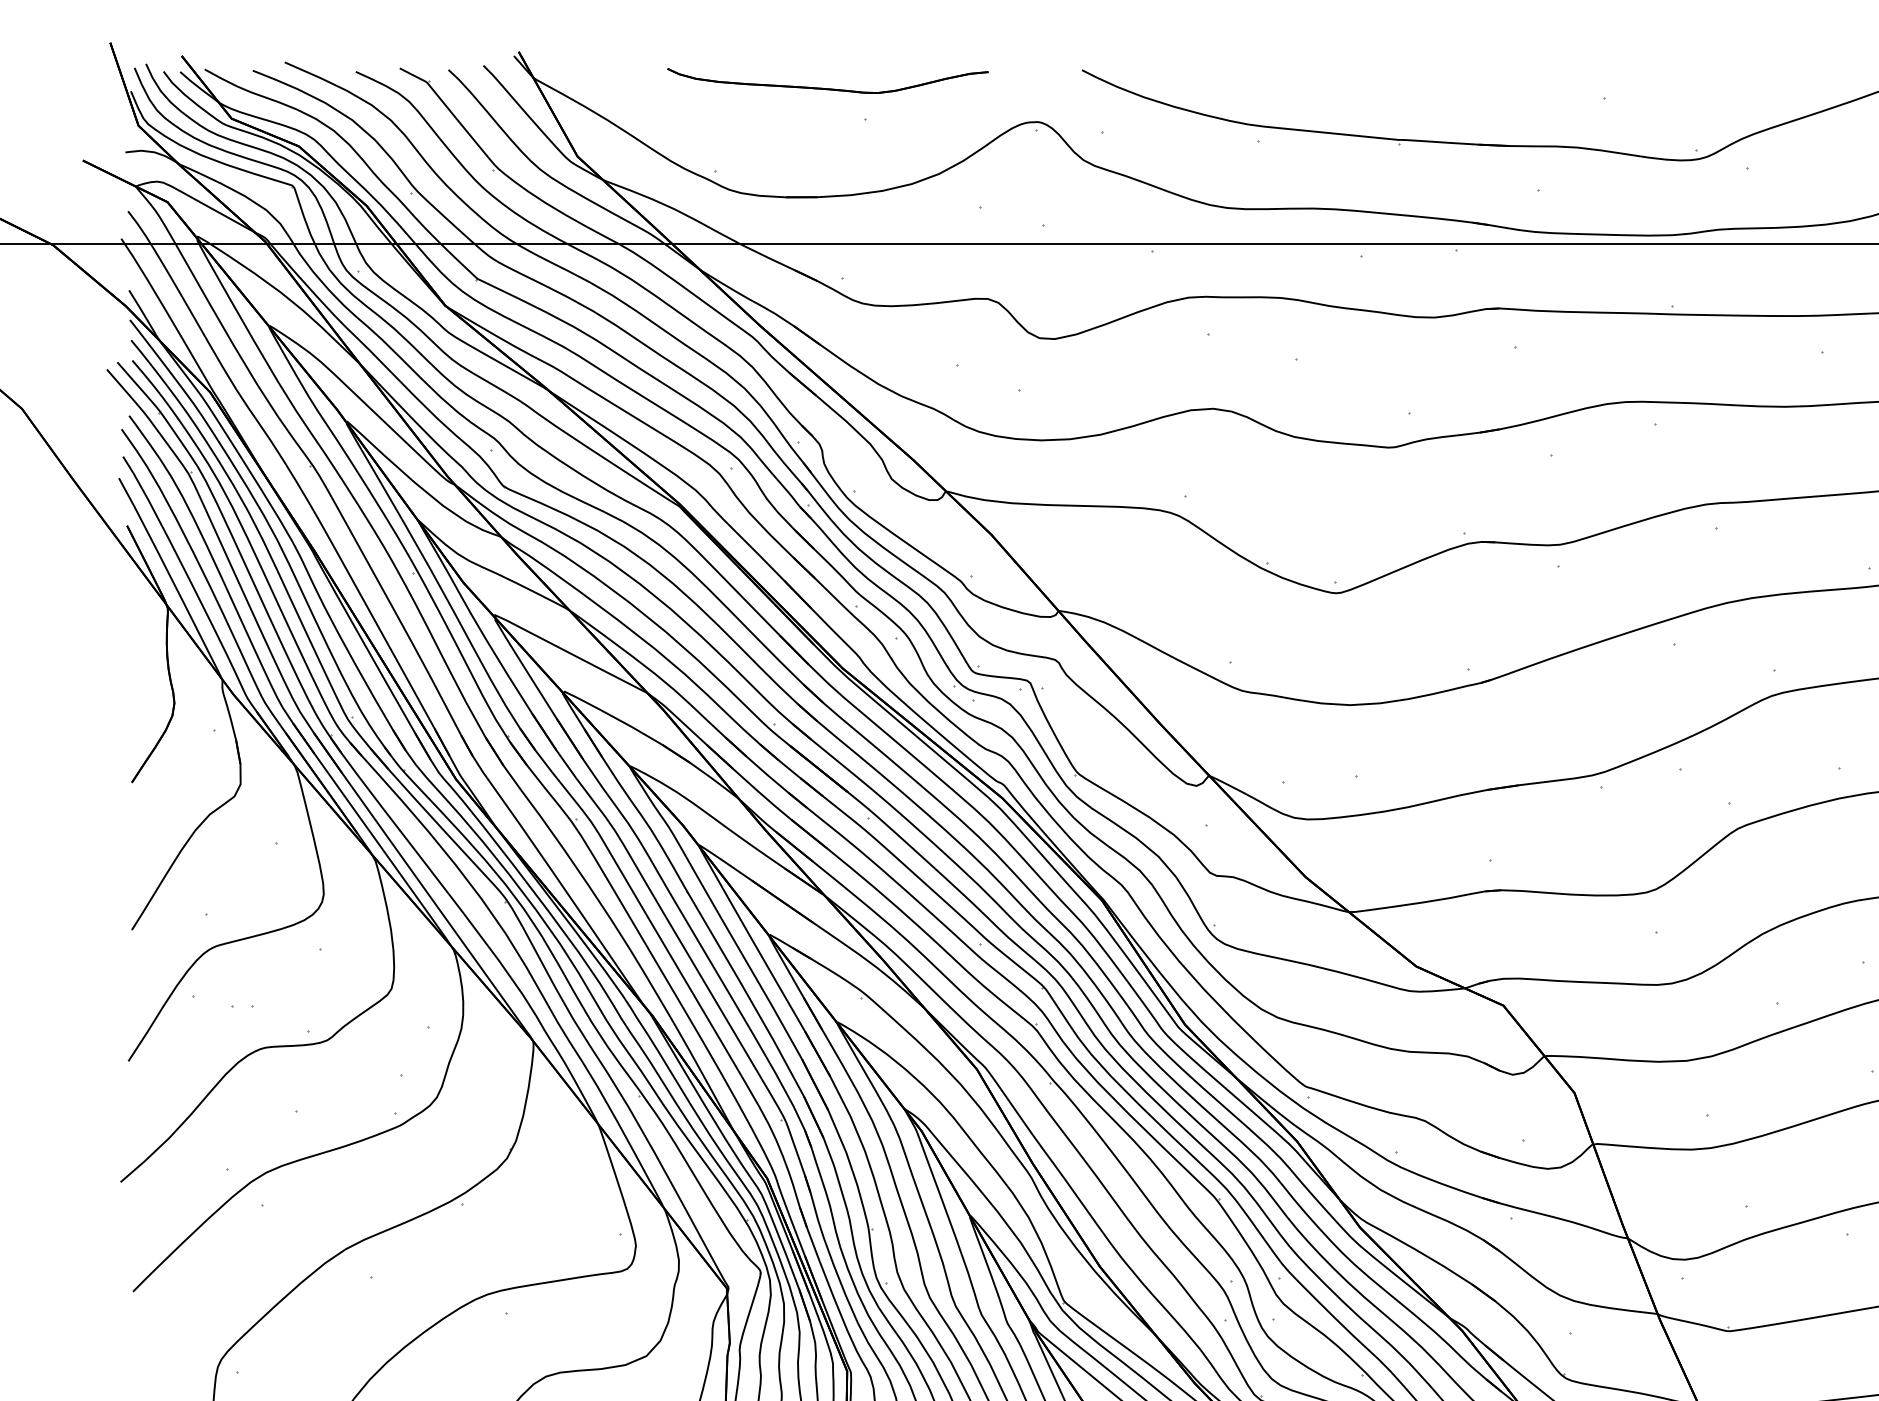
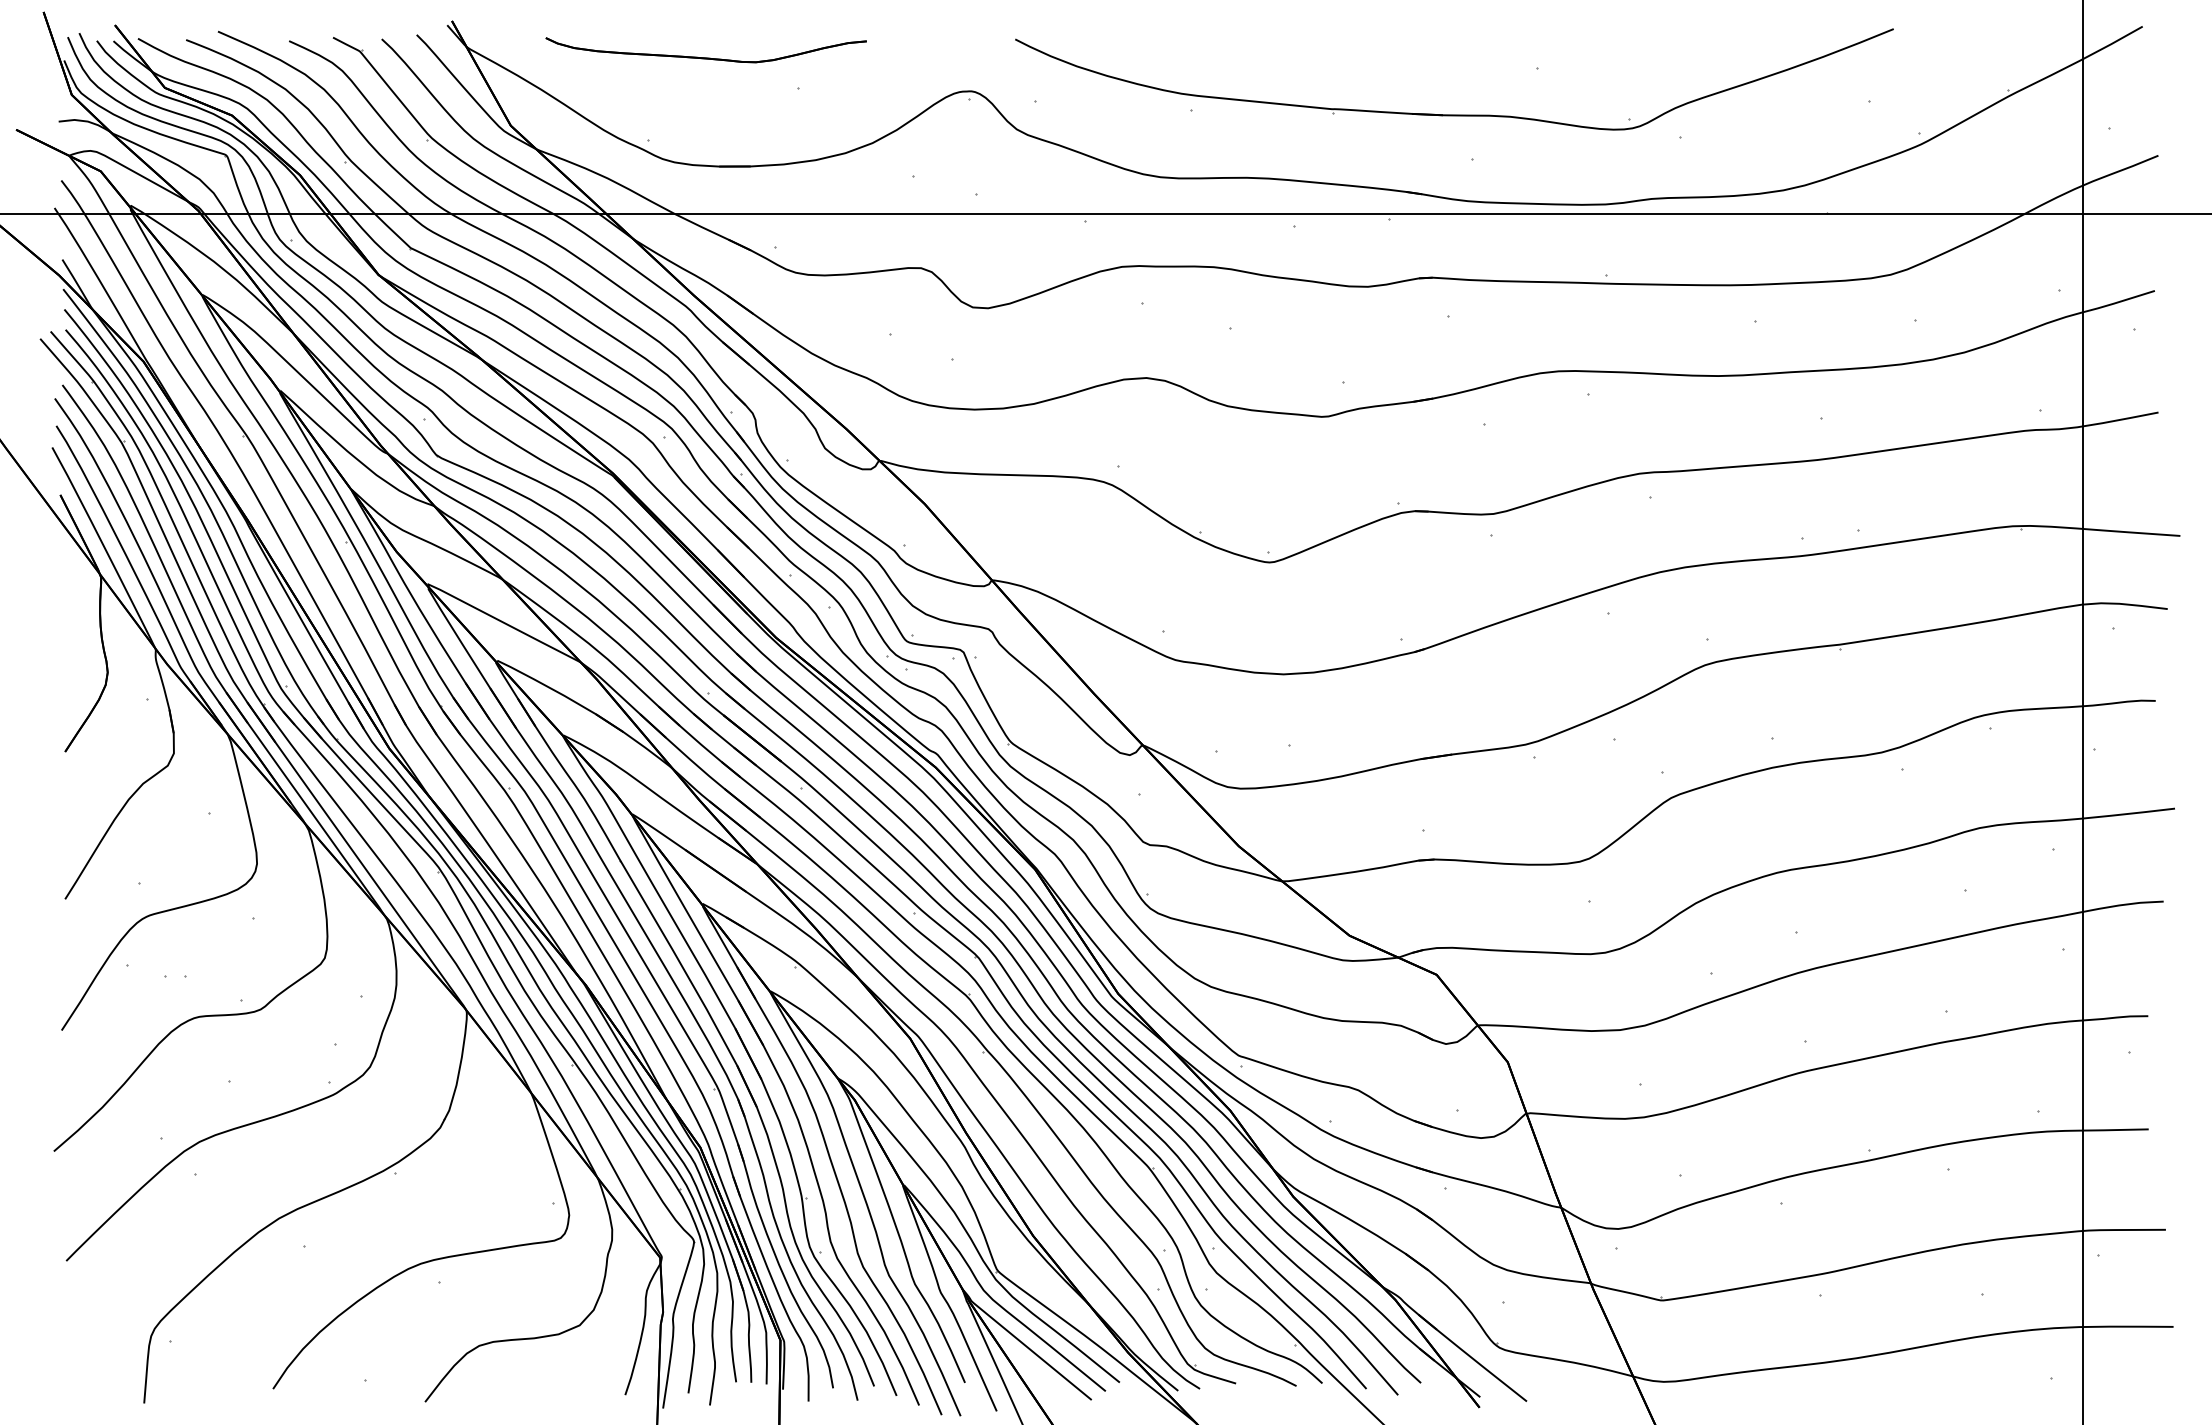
part: (827, 88) -> (705, 57), moved

